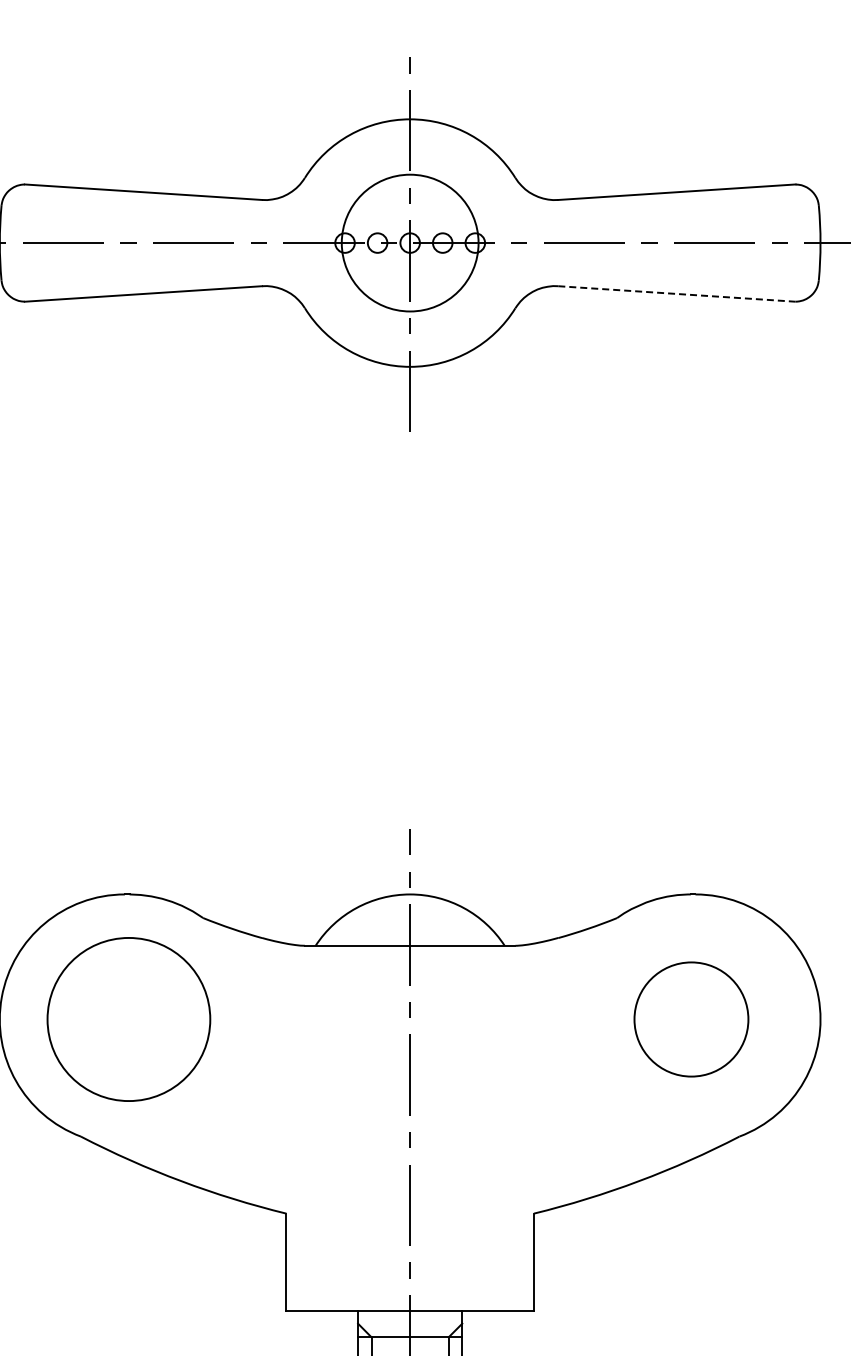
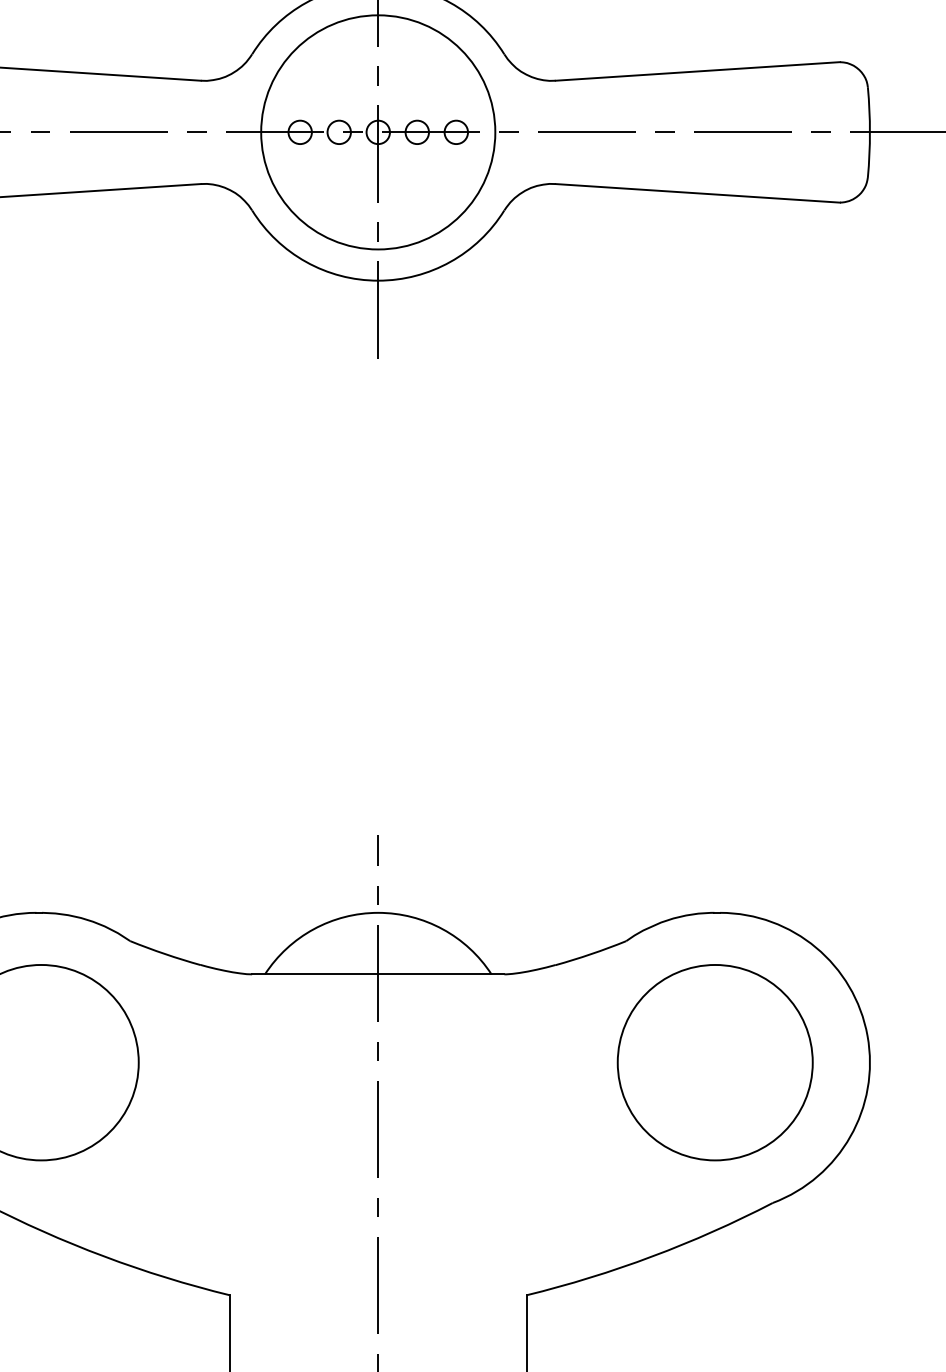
circle: (409, 242) -> (377, 131), size x1.43
line: (676, 293) -> (697, 192), dashed -> solid
part: (691, 1019) -> (715, 1062), size x1.43

